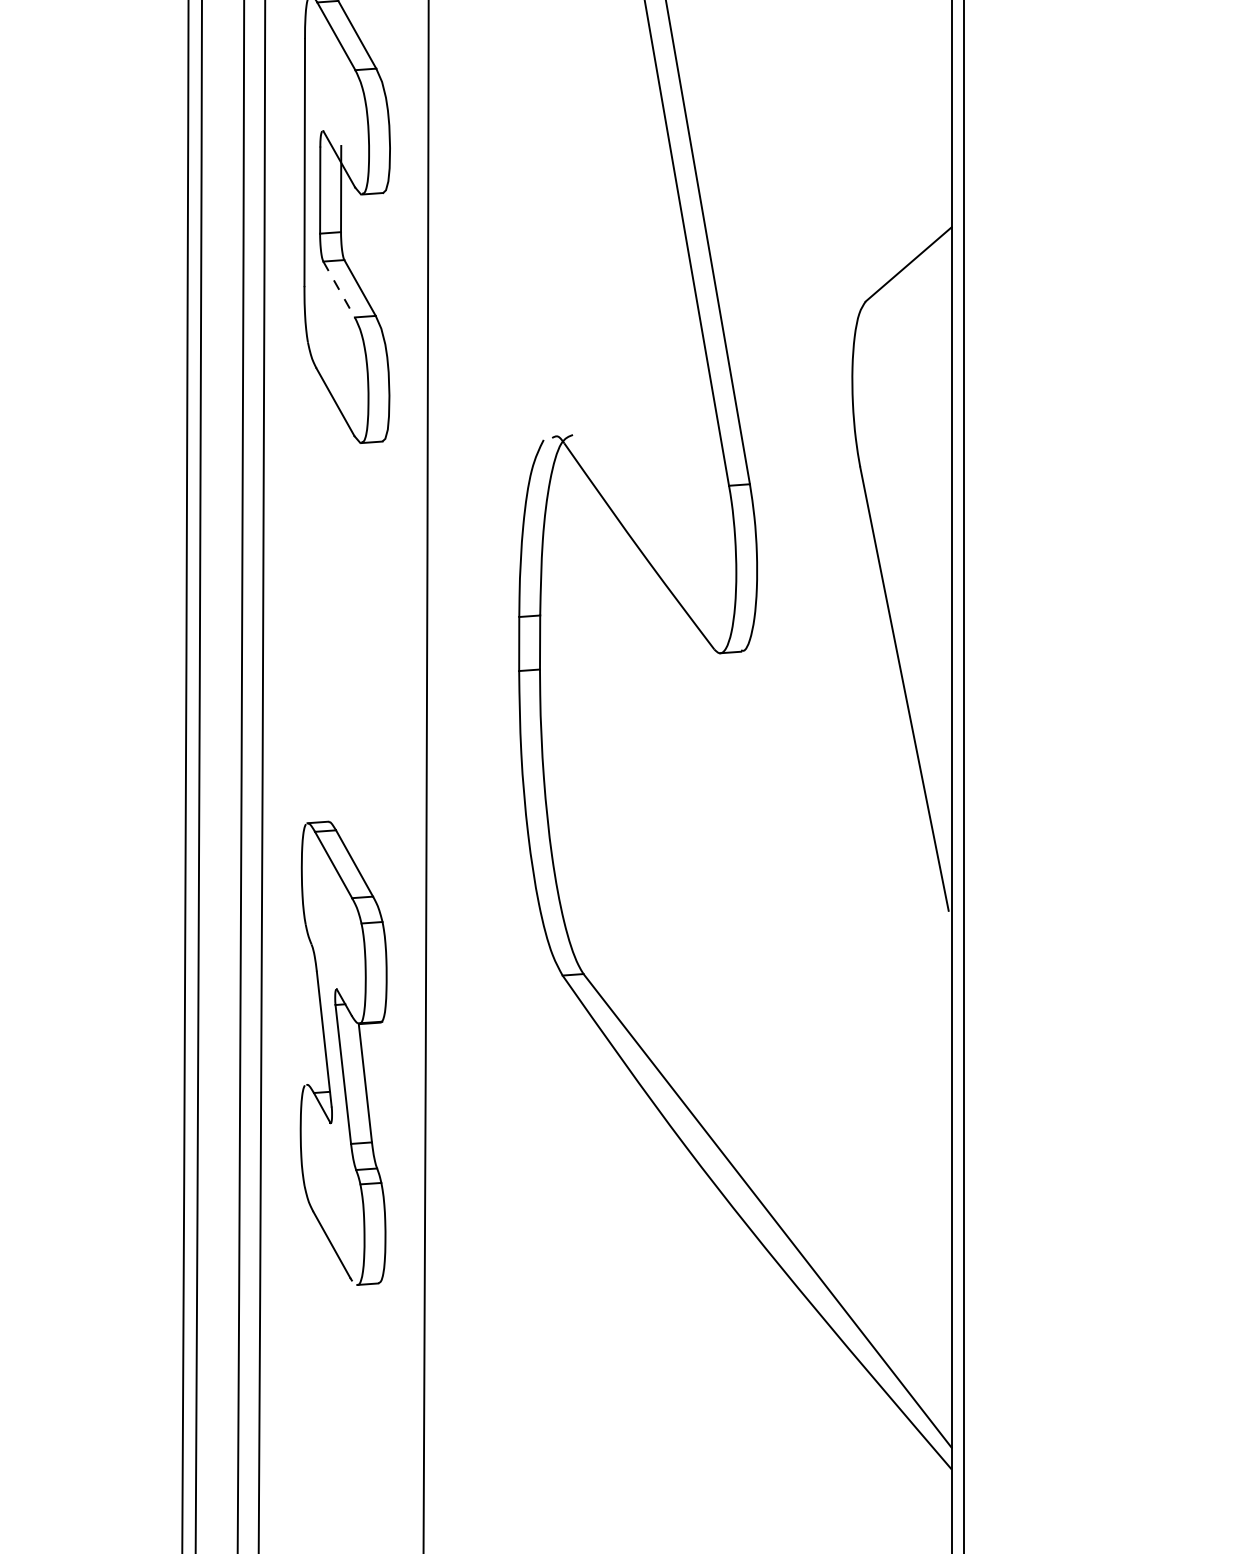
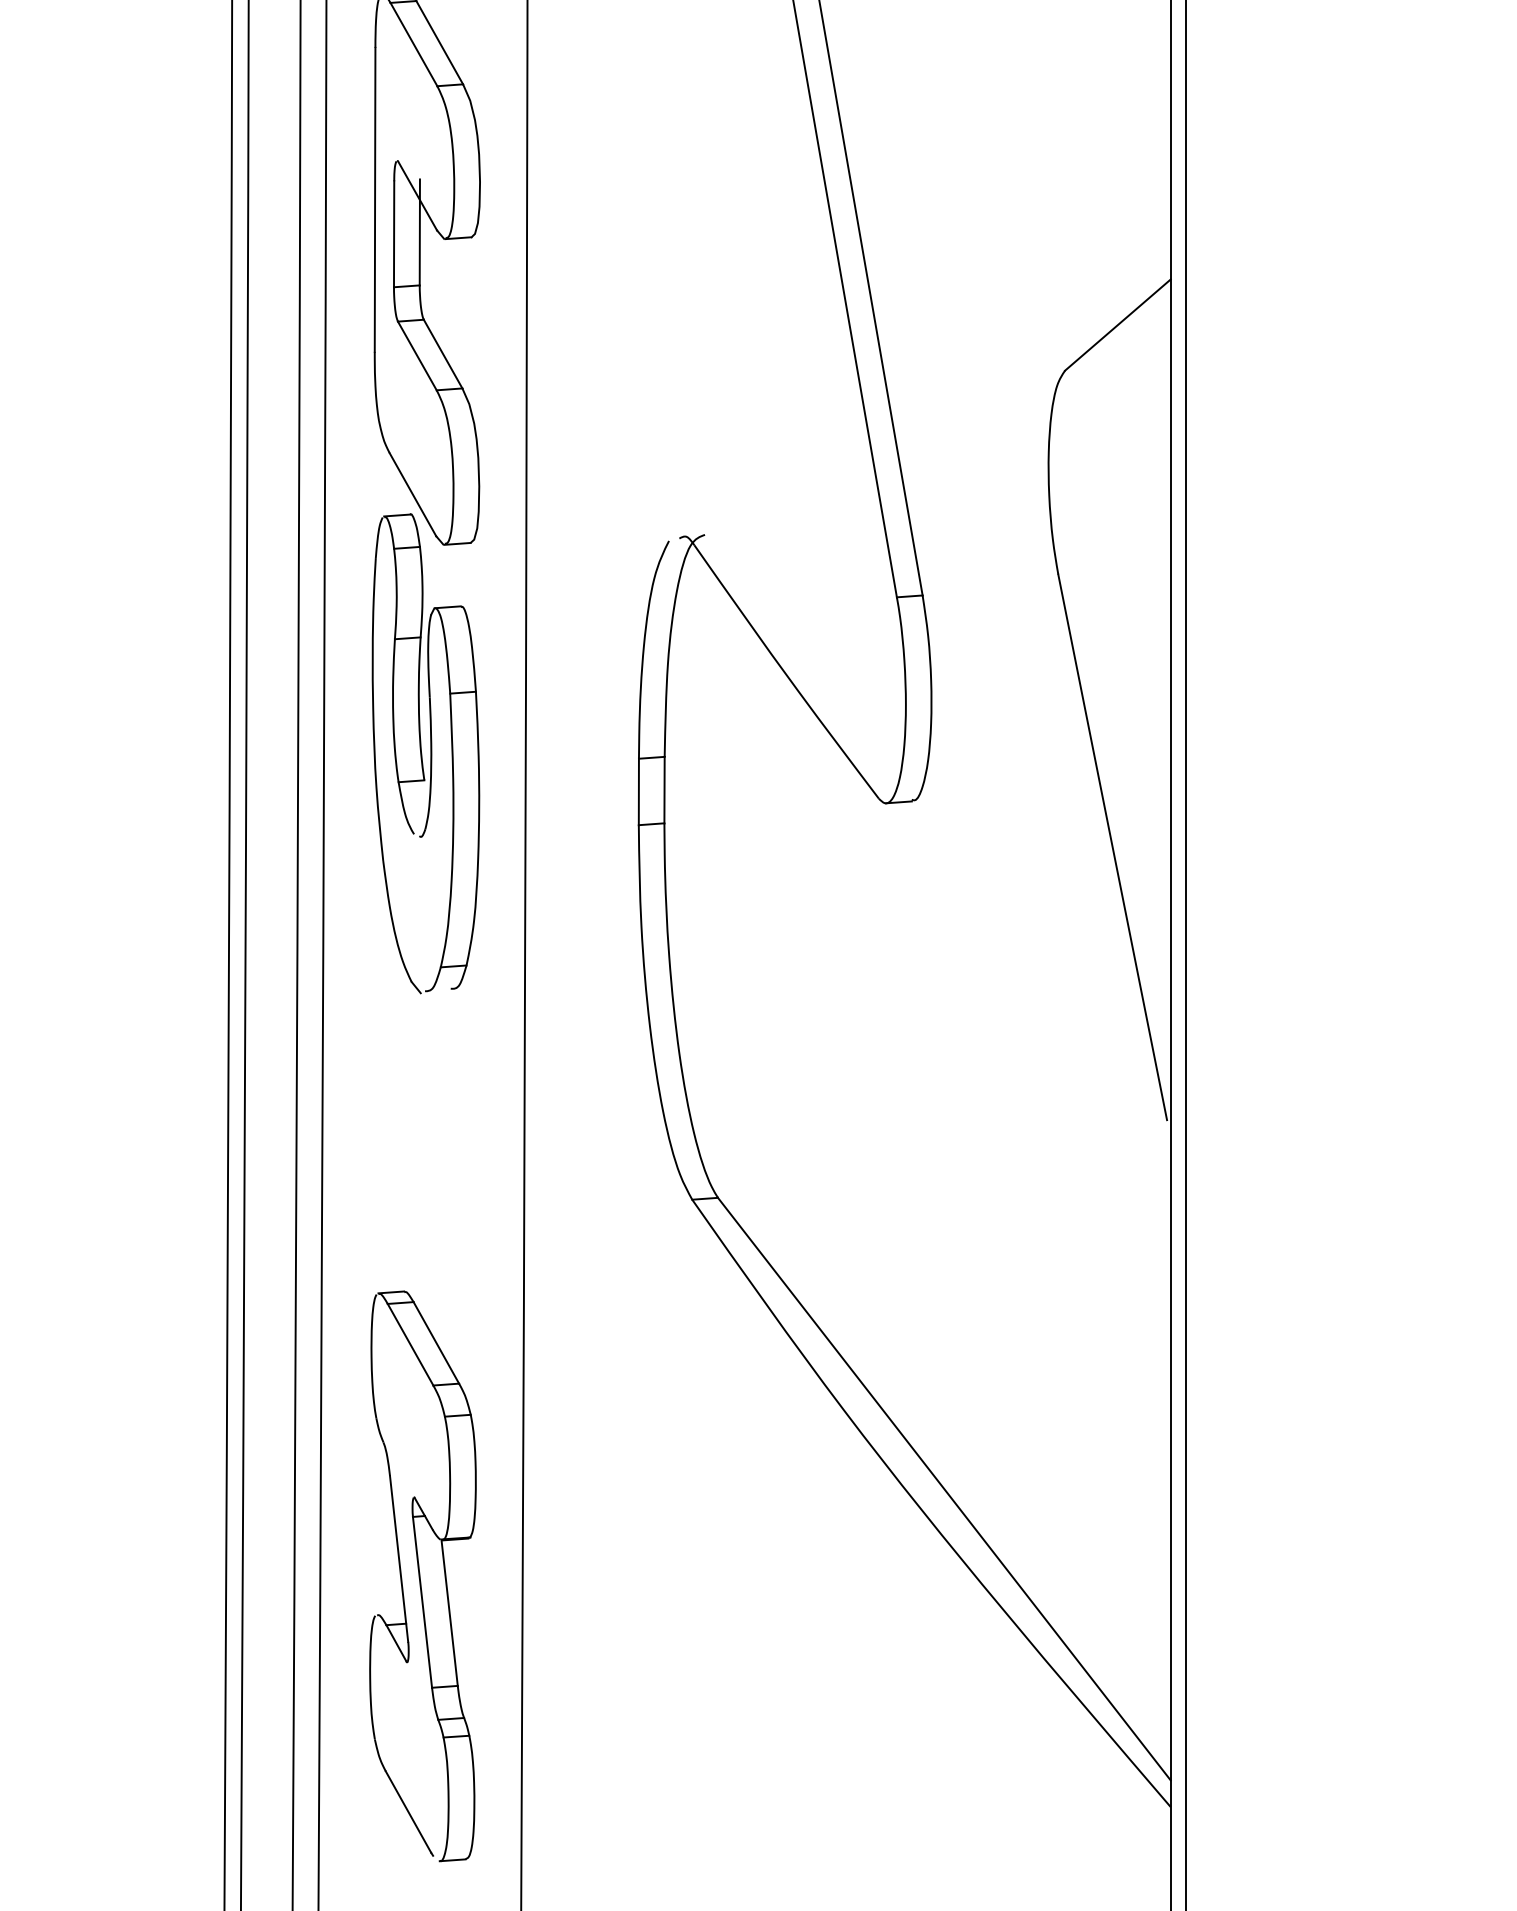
line: (339, 289) -> (417, 356), dashed -> solid
part: (345, 612) -> (425, 753), added
part: (343, 1053) -> (422, 1576), moved

